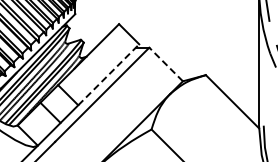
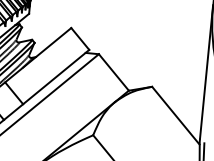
line: (166, 64) -> (114, 72), dashed -> solid
line: (109, 74) -> (56, 76), dashed -> solid

